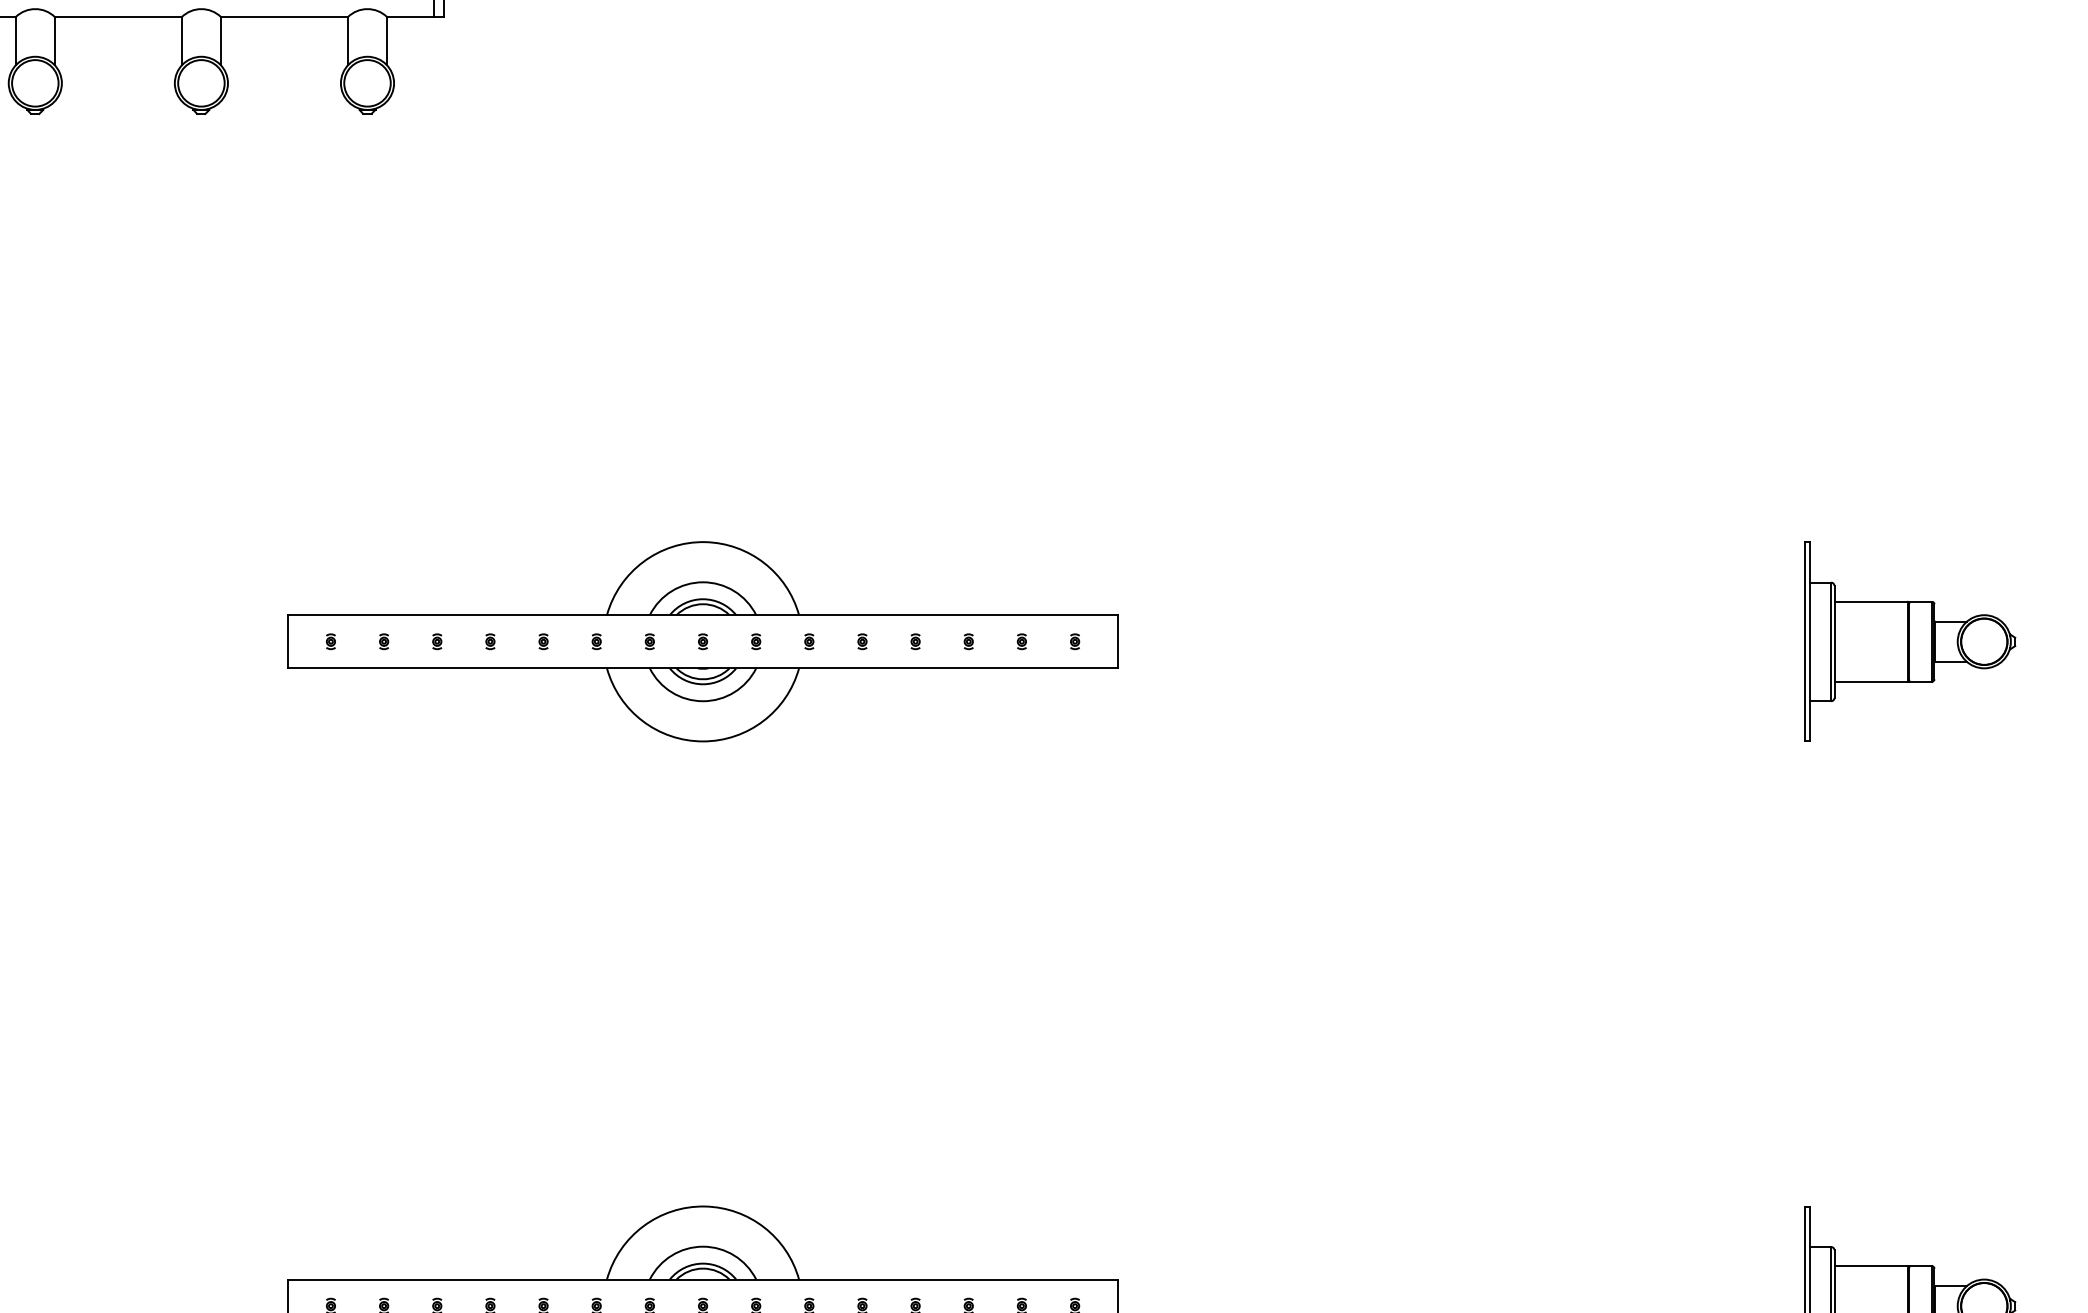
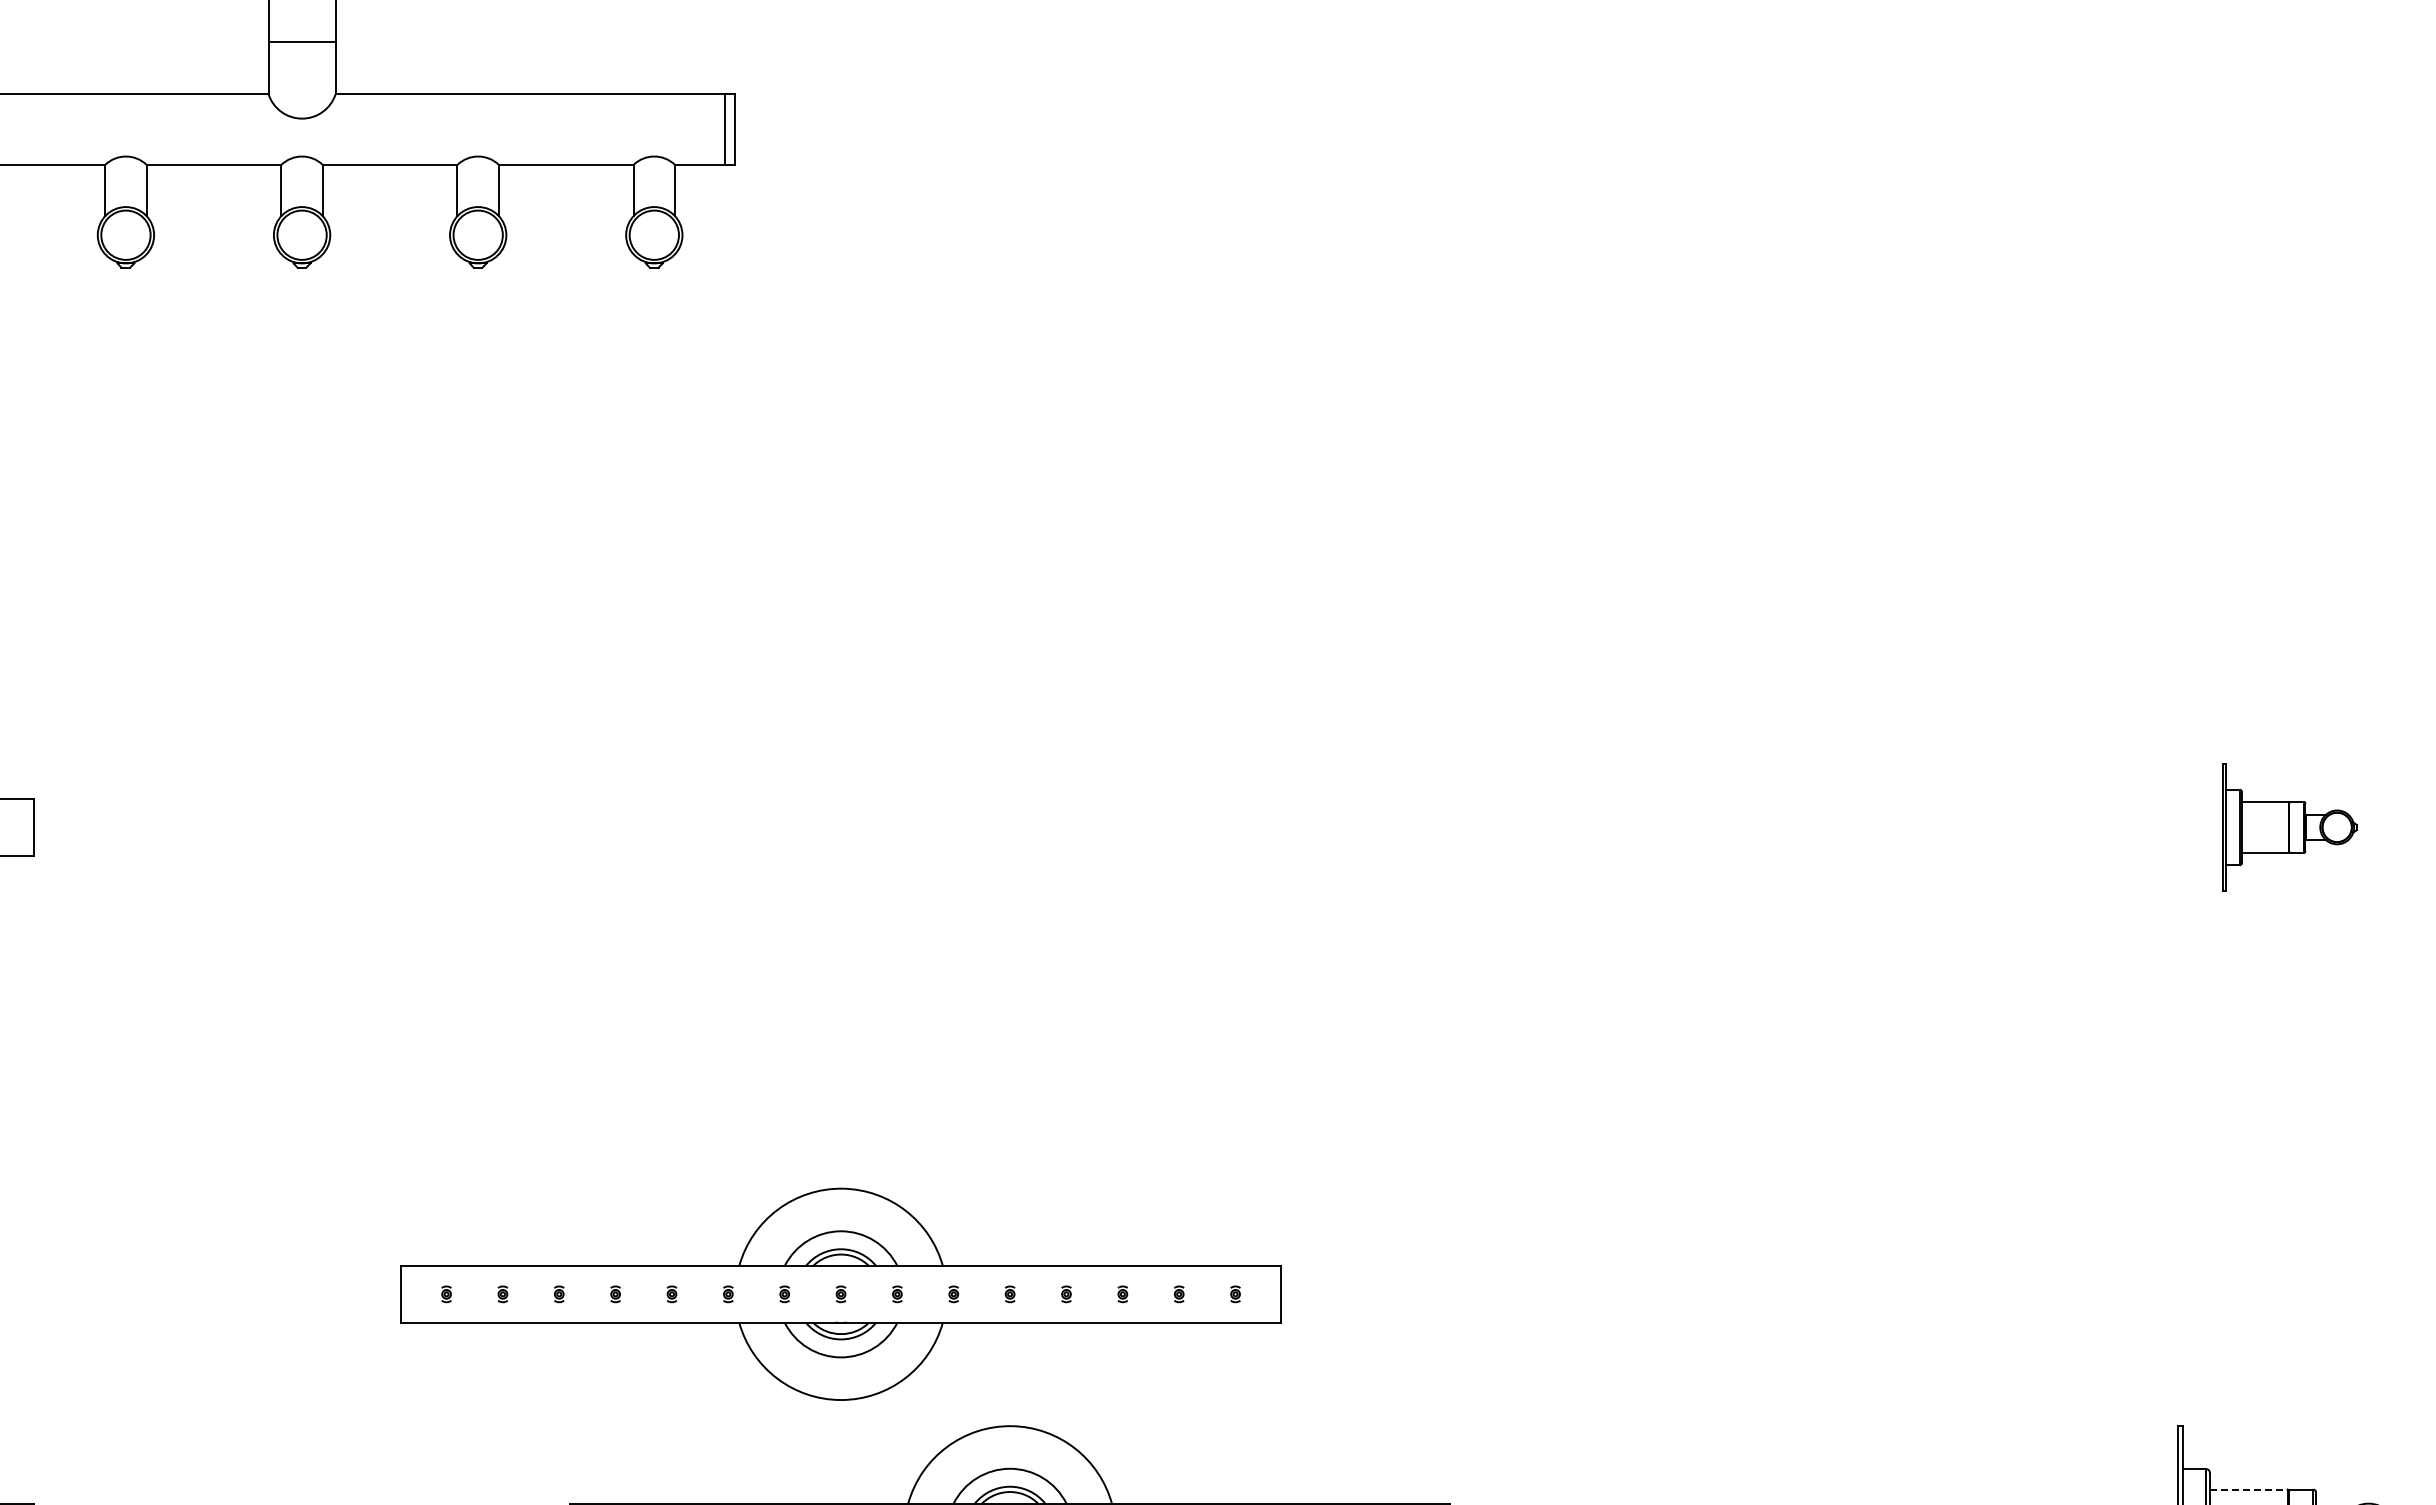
part: (702, 640) -> (840, 1293), moved
part: (1909, 641) -> (2289, 827), size x0.6
line: (1870, 1266) -> (2248, 1489), solid -> dashed

